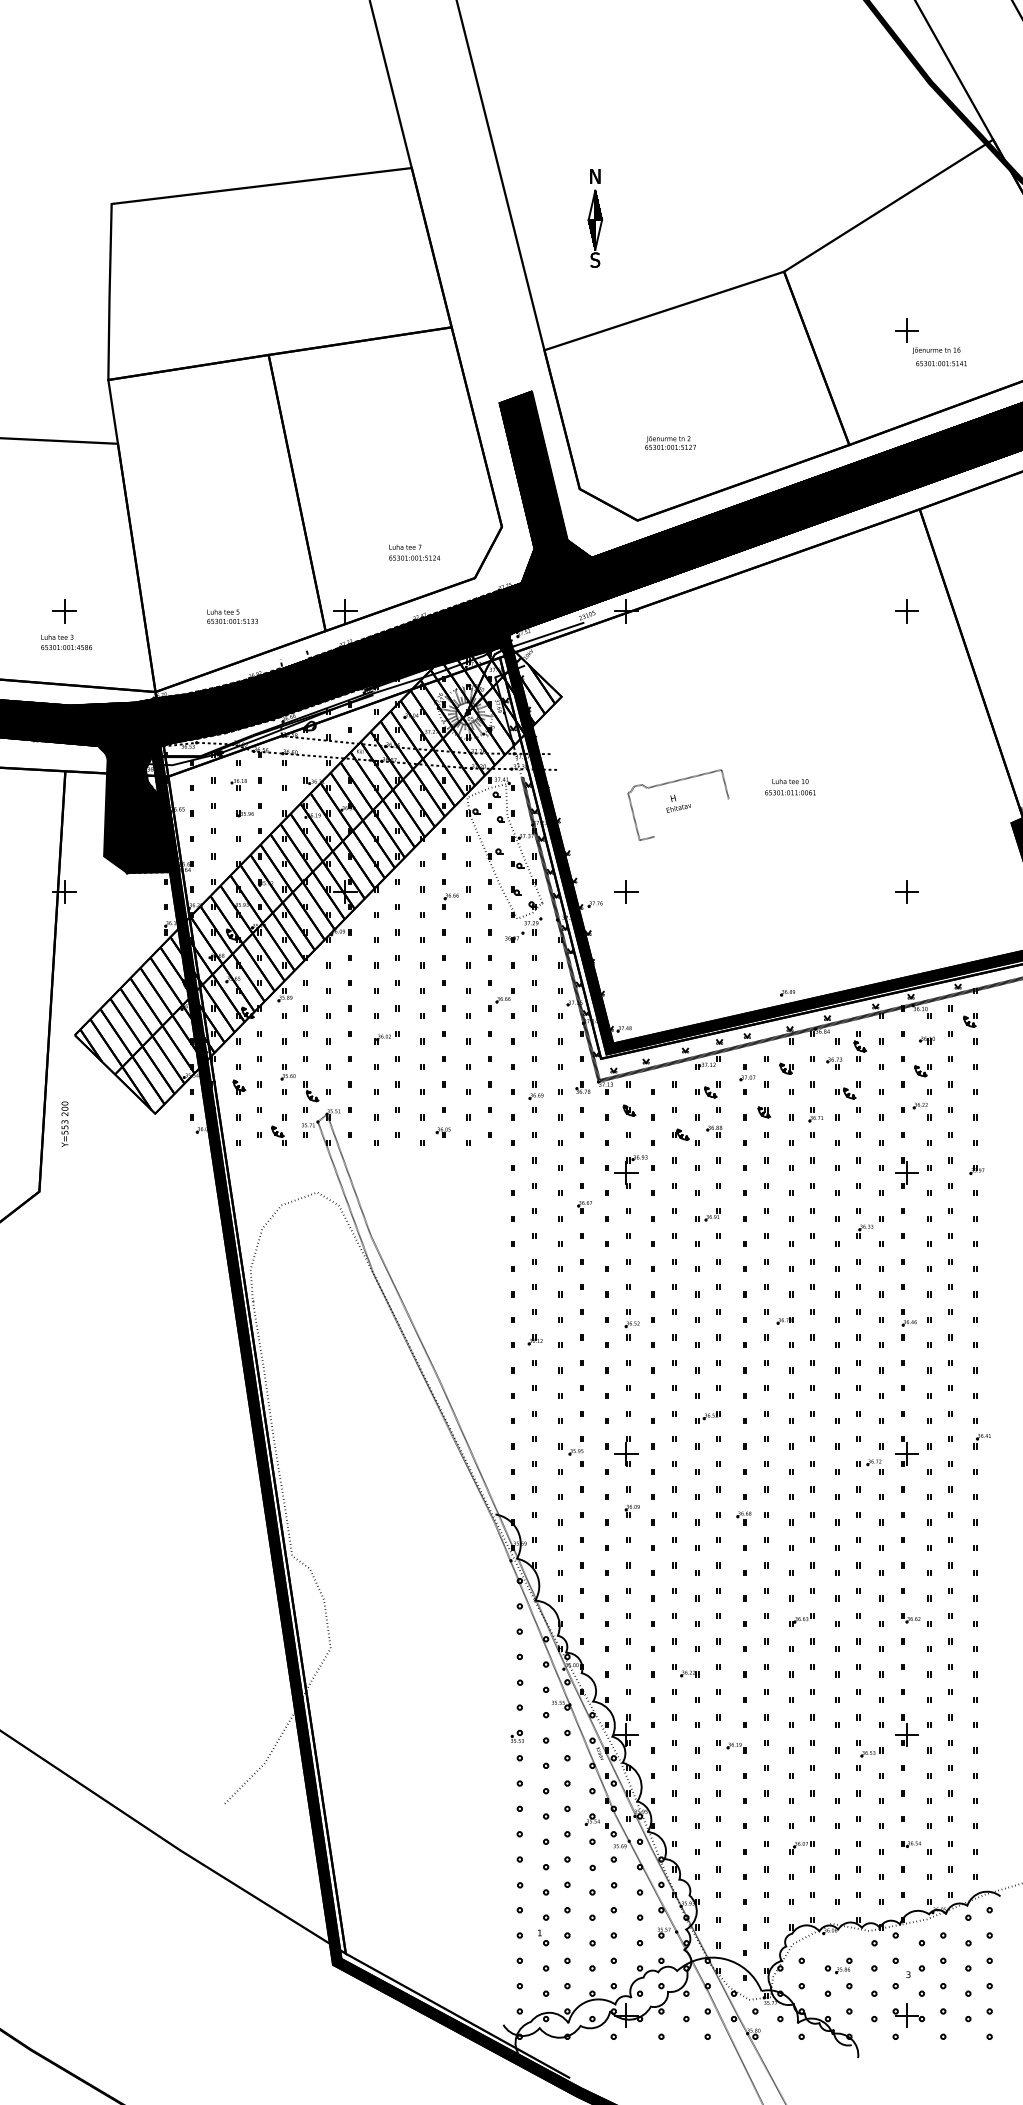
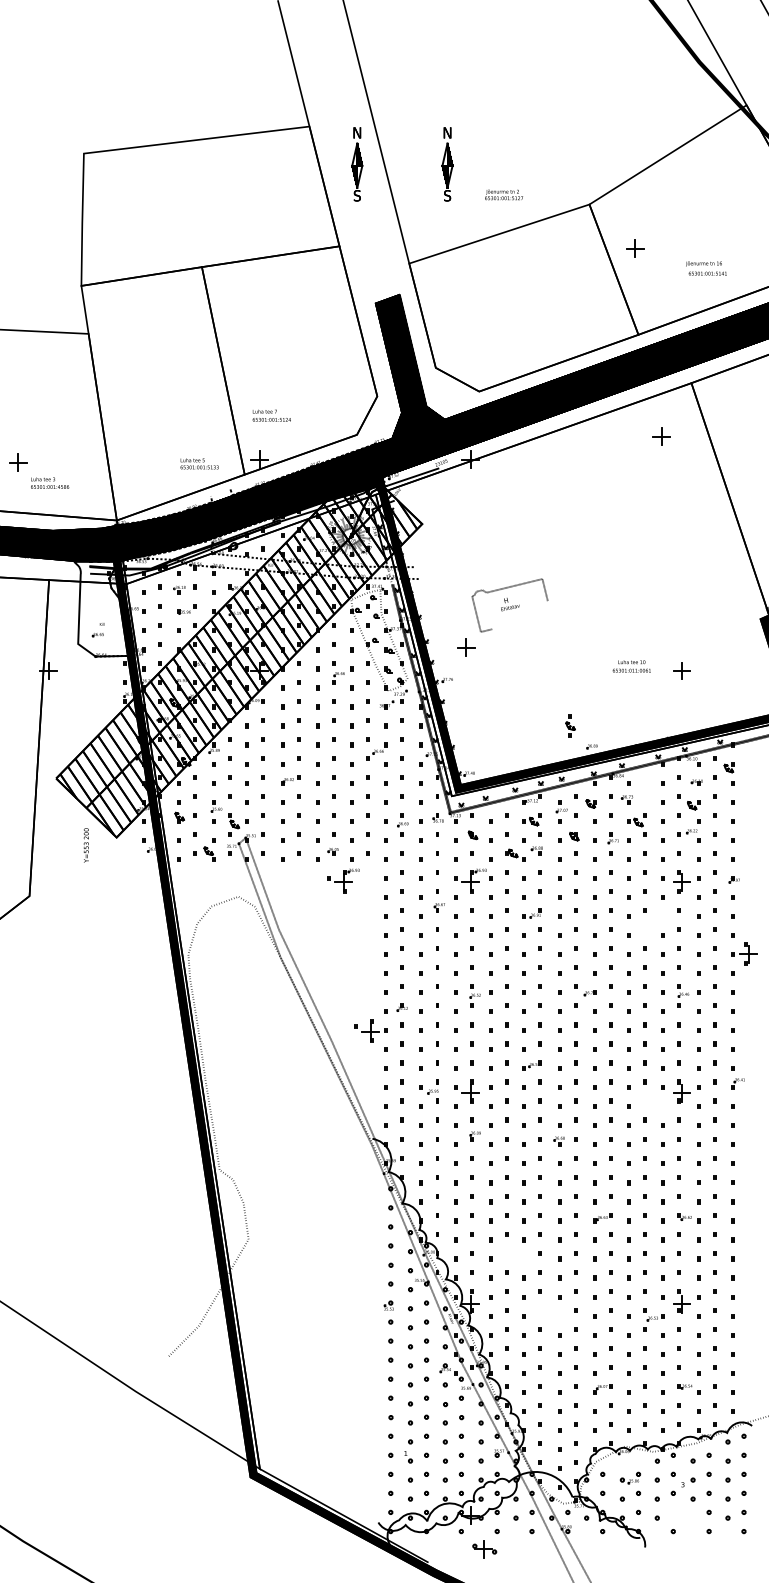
part: (474, 218) -> (356, 164), added
part: (906, 330) -> (634, 248), moved
text: (670, 442) -> (504, 194), moved
text: (414, 552) -> (271, 415), moved
part: (64, 611) -> (18, 462), moved
part: (906, 611) -> (661, 436), moved
text: (232, 616) -> (199, 463), moved
text: (790, 787) -> (631, 666), moved
fill: (138, 810) -> (104, 609), removed
hatch: (317, 864) -> (238, 650), removed
part: (626, 891) -> (466, 647), moved
part: (860, 1046) -> (570, 726), moved
text: (64, 1123) -> (86, 844), moved
part: (457, 1171) -> (343, 880), added
part: (869, 1227) -> (653, 923), removed
part: (995, 1268) -> (748, 953), added
part: (488, 1370) -> (367, 1030), added
part: (869, 1466) -> (653, 1102), removed
part: (685, 1670) -> (515, 1256), removed
part: (731, 1746) -> (549, 1313), removed
part: (908, 2015) -> (484, 1549), moved

